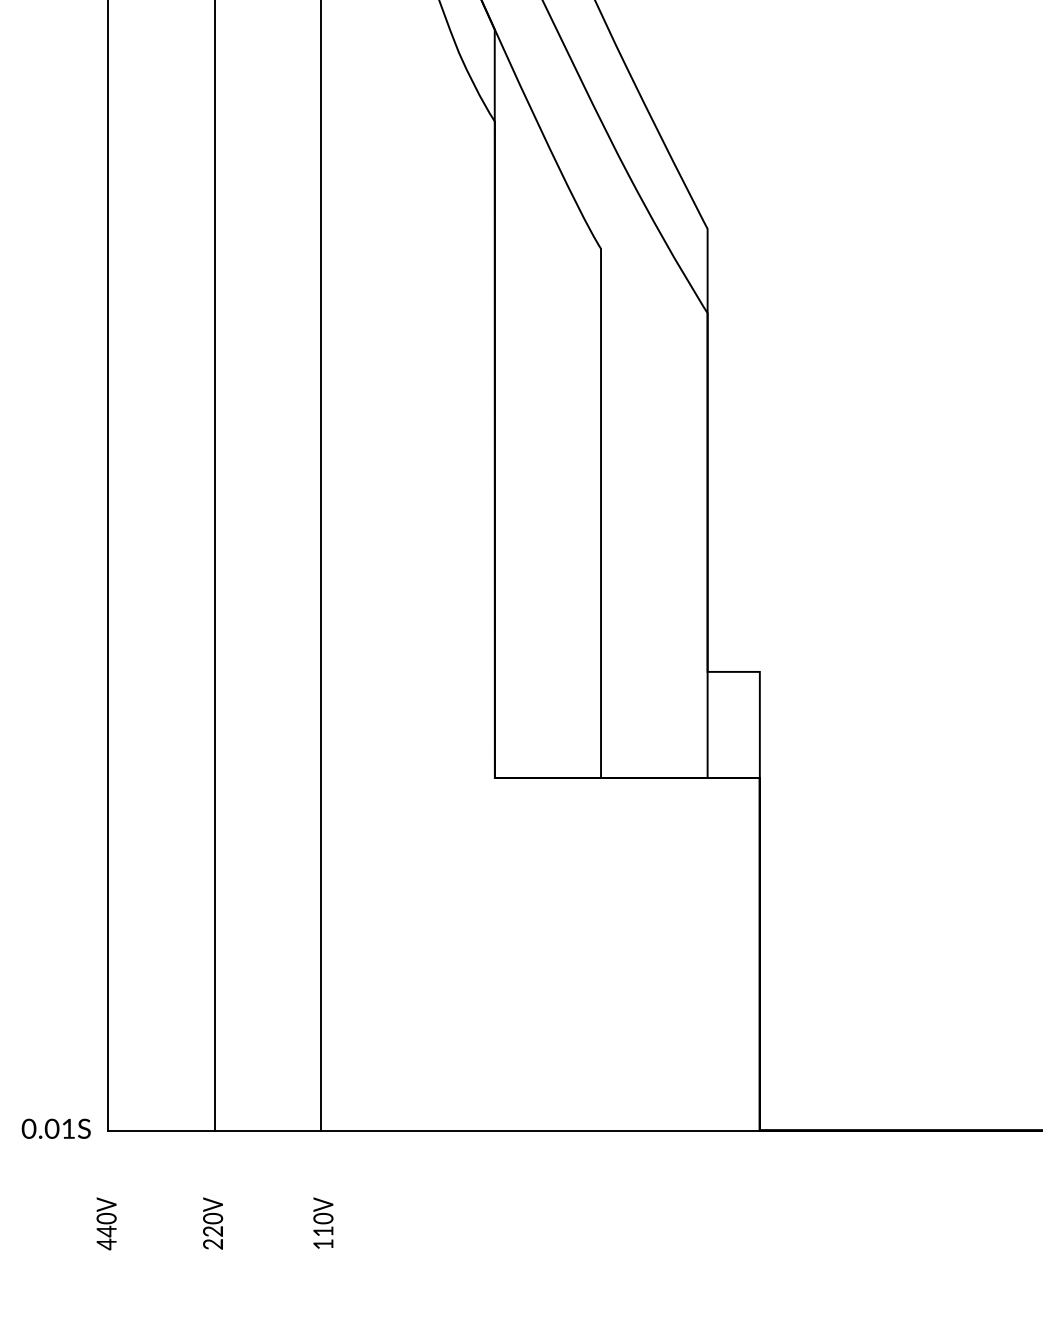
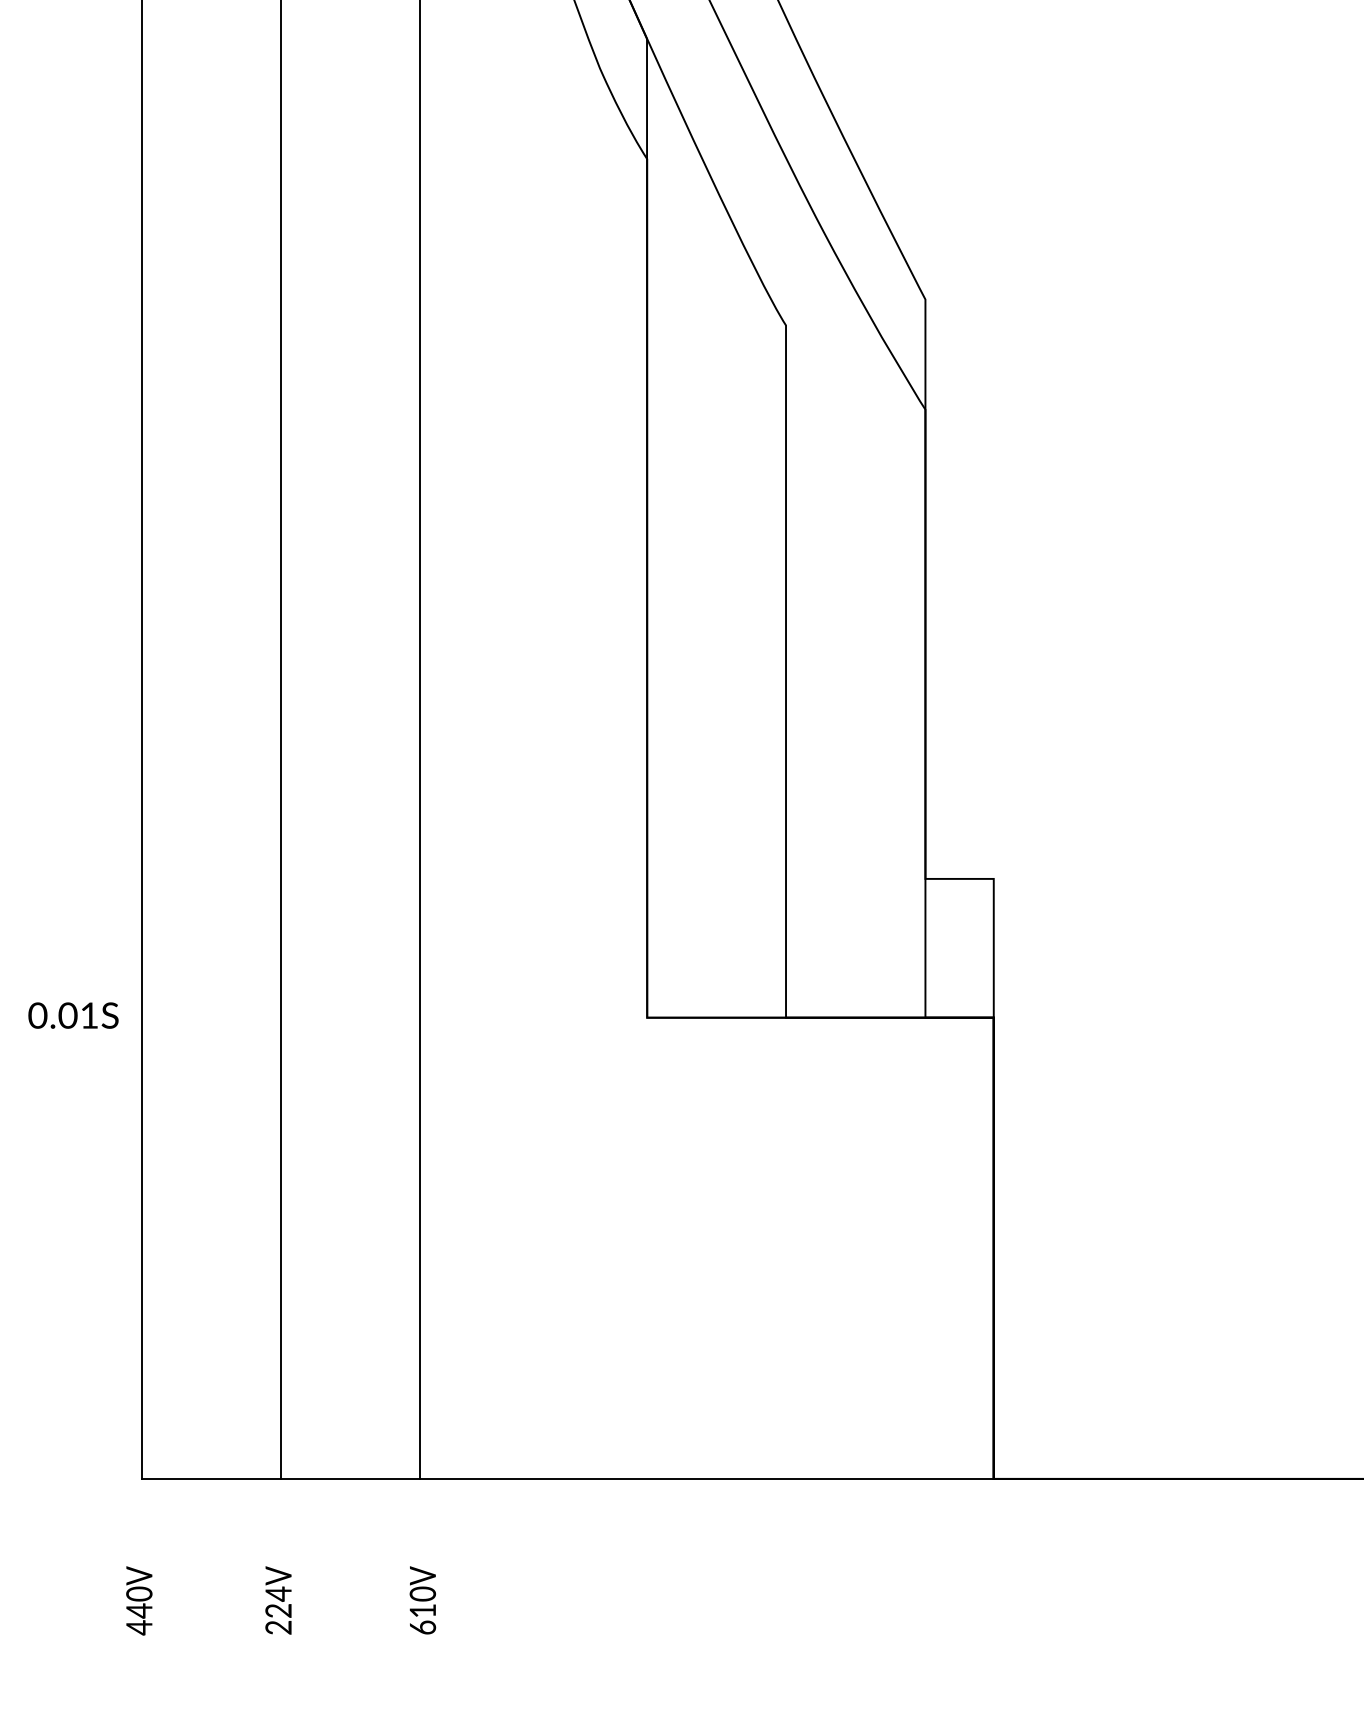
text: (56, 1128) -> (73, 1015), moved
text: (213, 1218) -> (278, 1593), 220V -> 224V
text: (323, 1244) -> (422, 1627), 110V -> 610V

